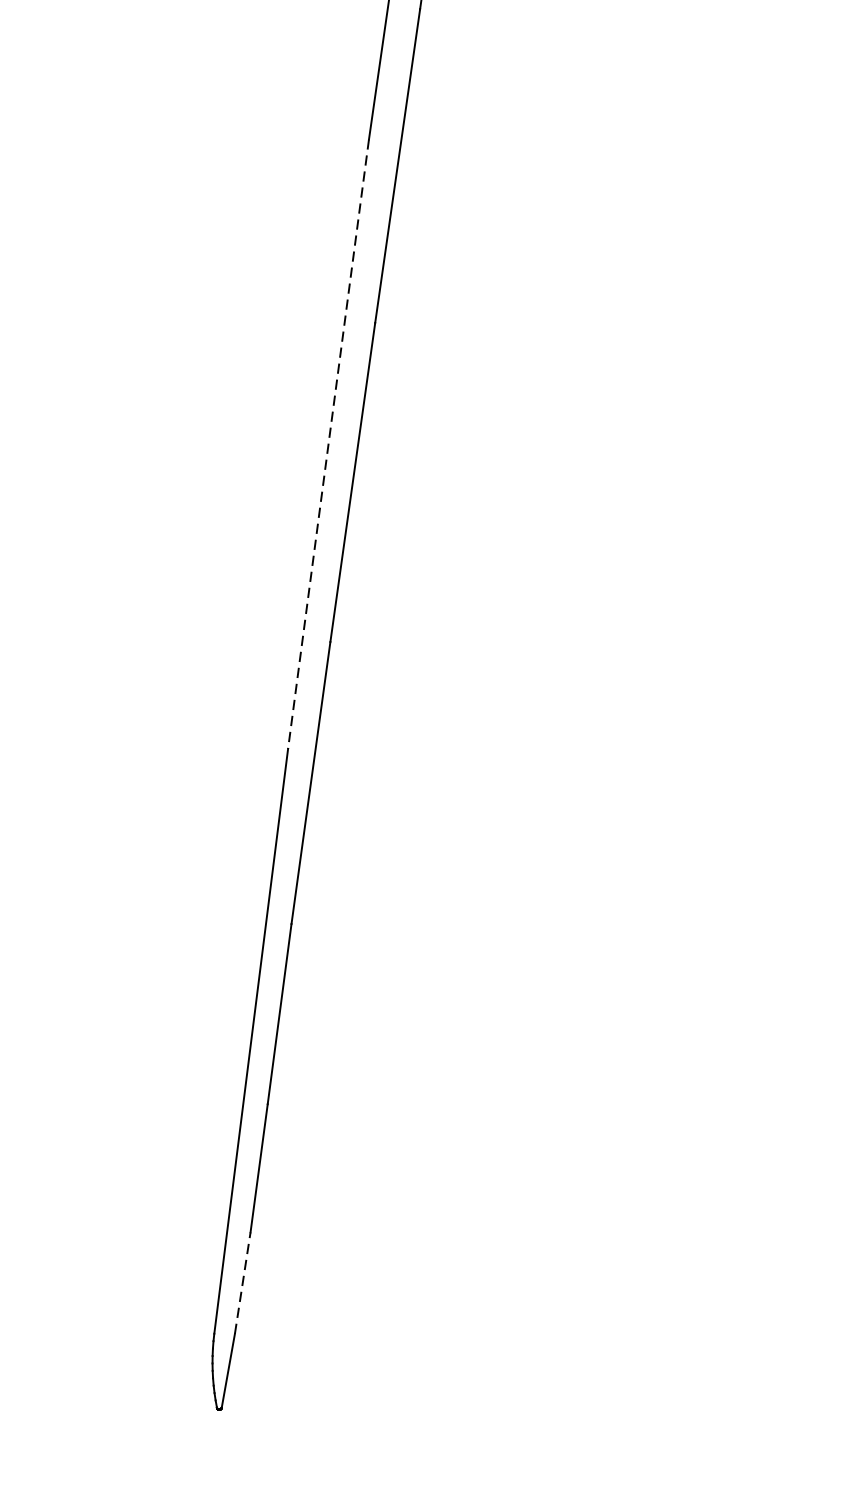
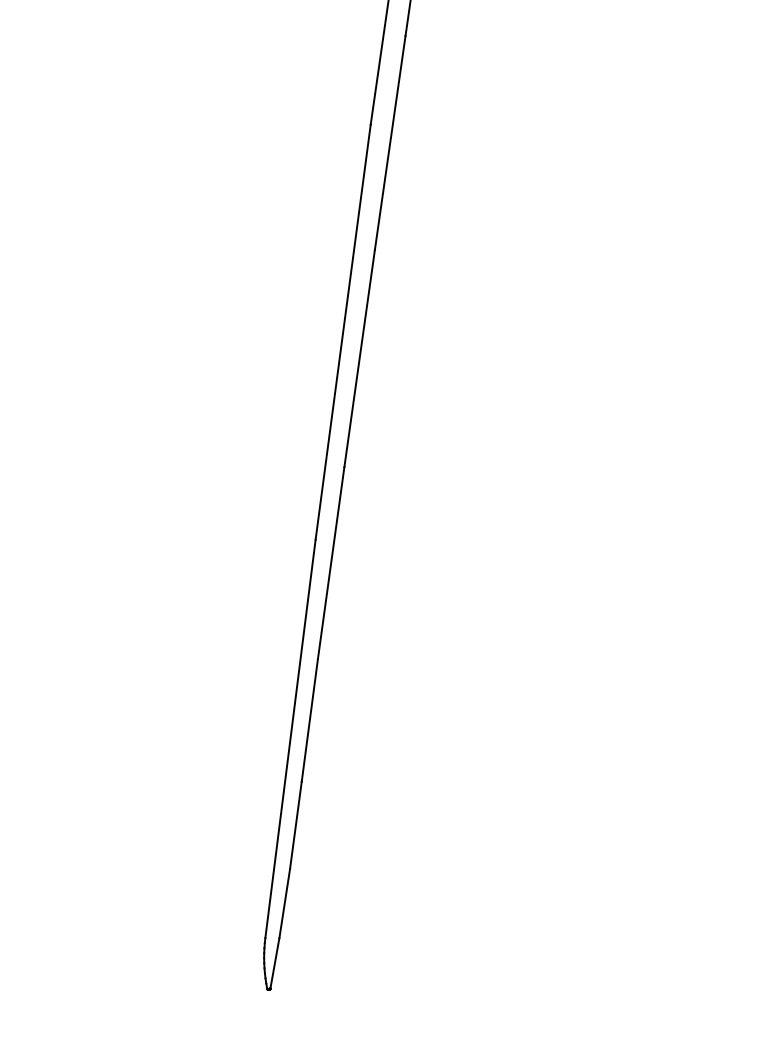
line: (329, 444) -> (343, 332), dashed -> solid
line: (242, 1282) -> (284, 903), dashed -> solid

